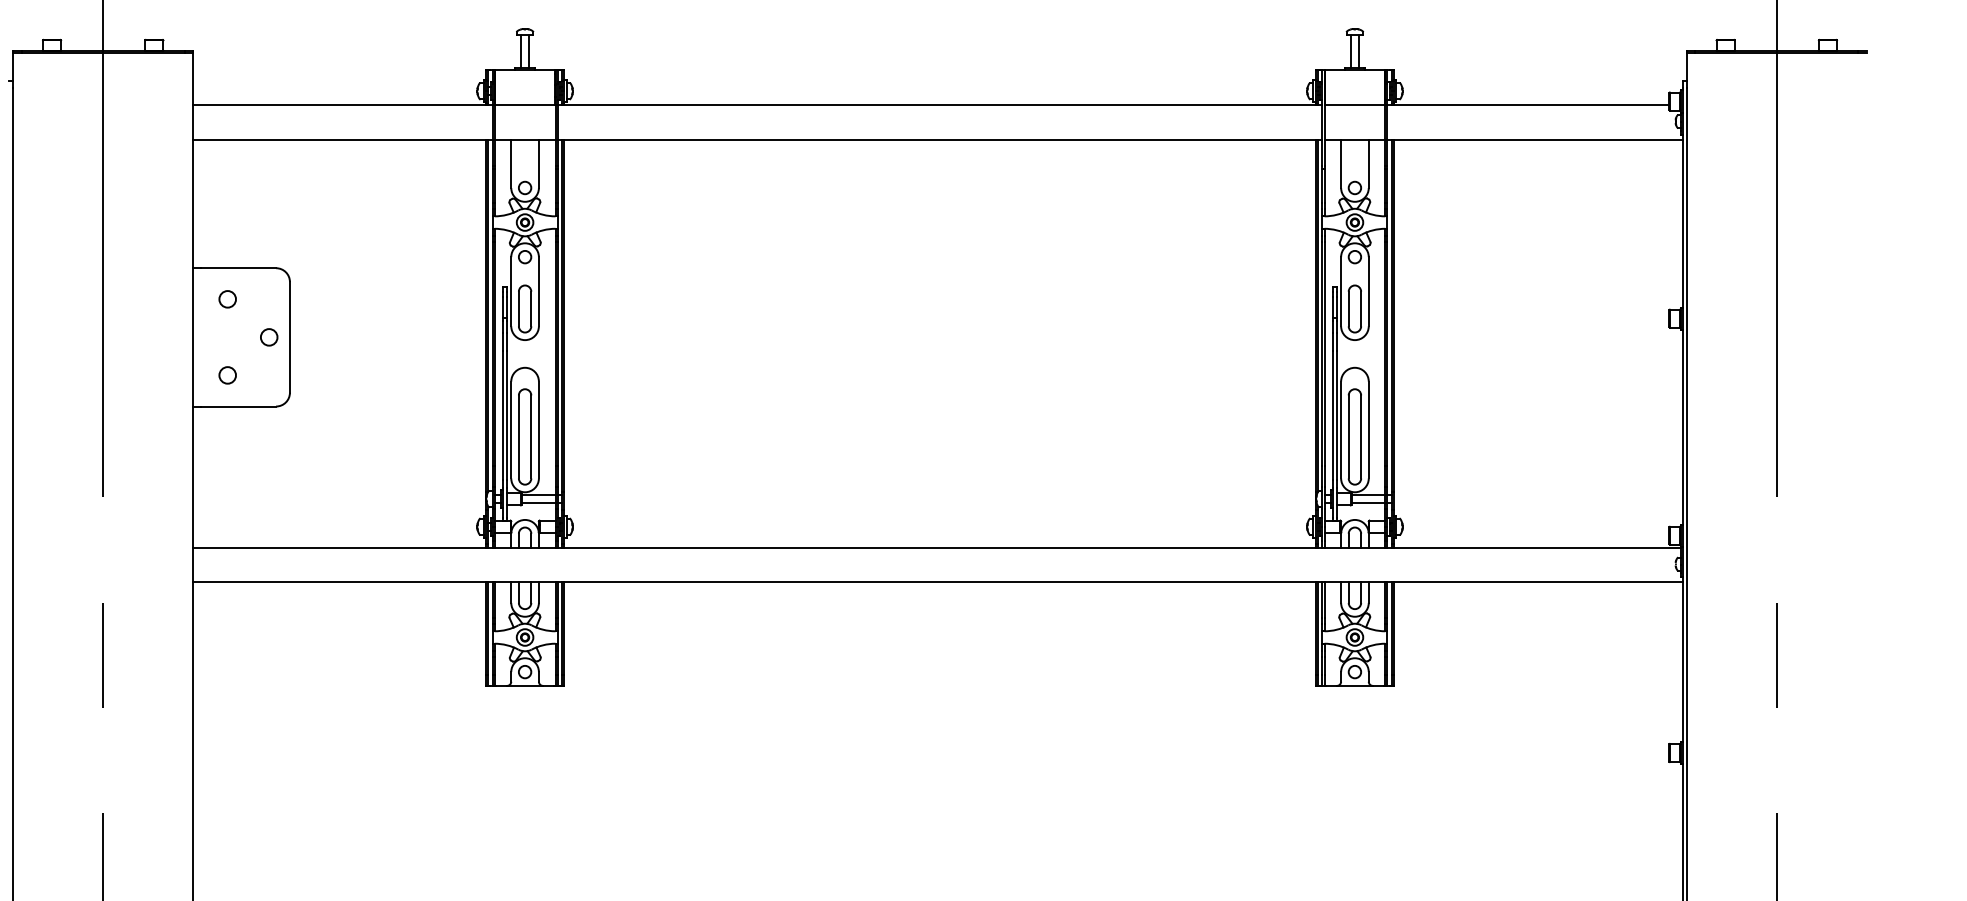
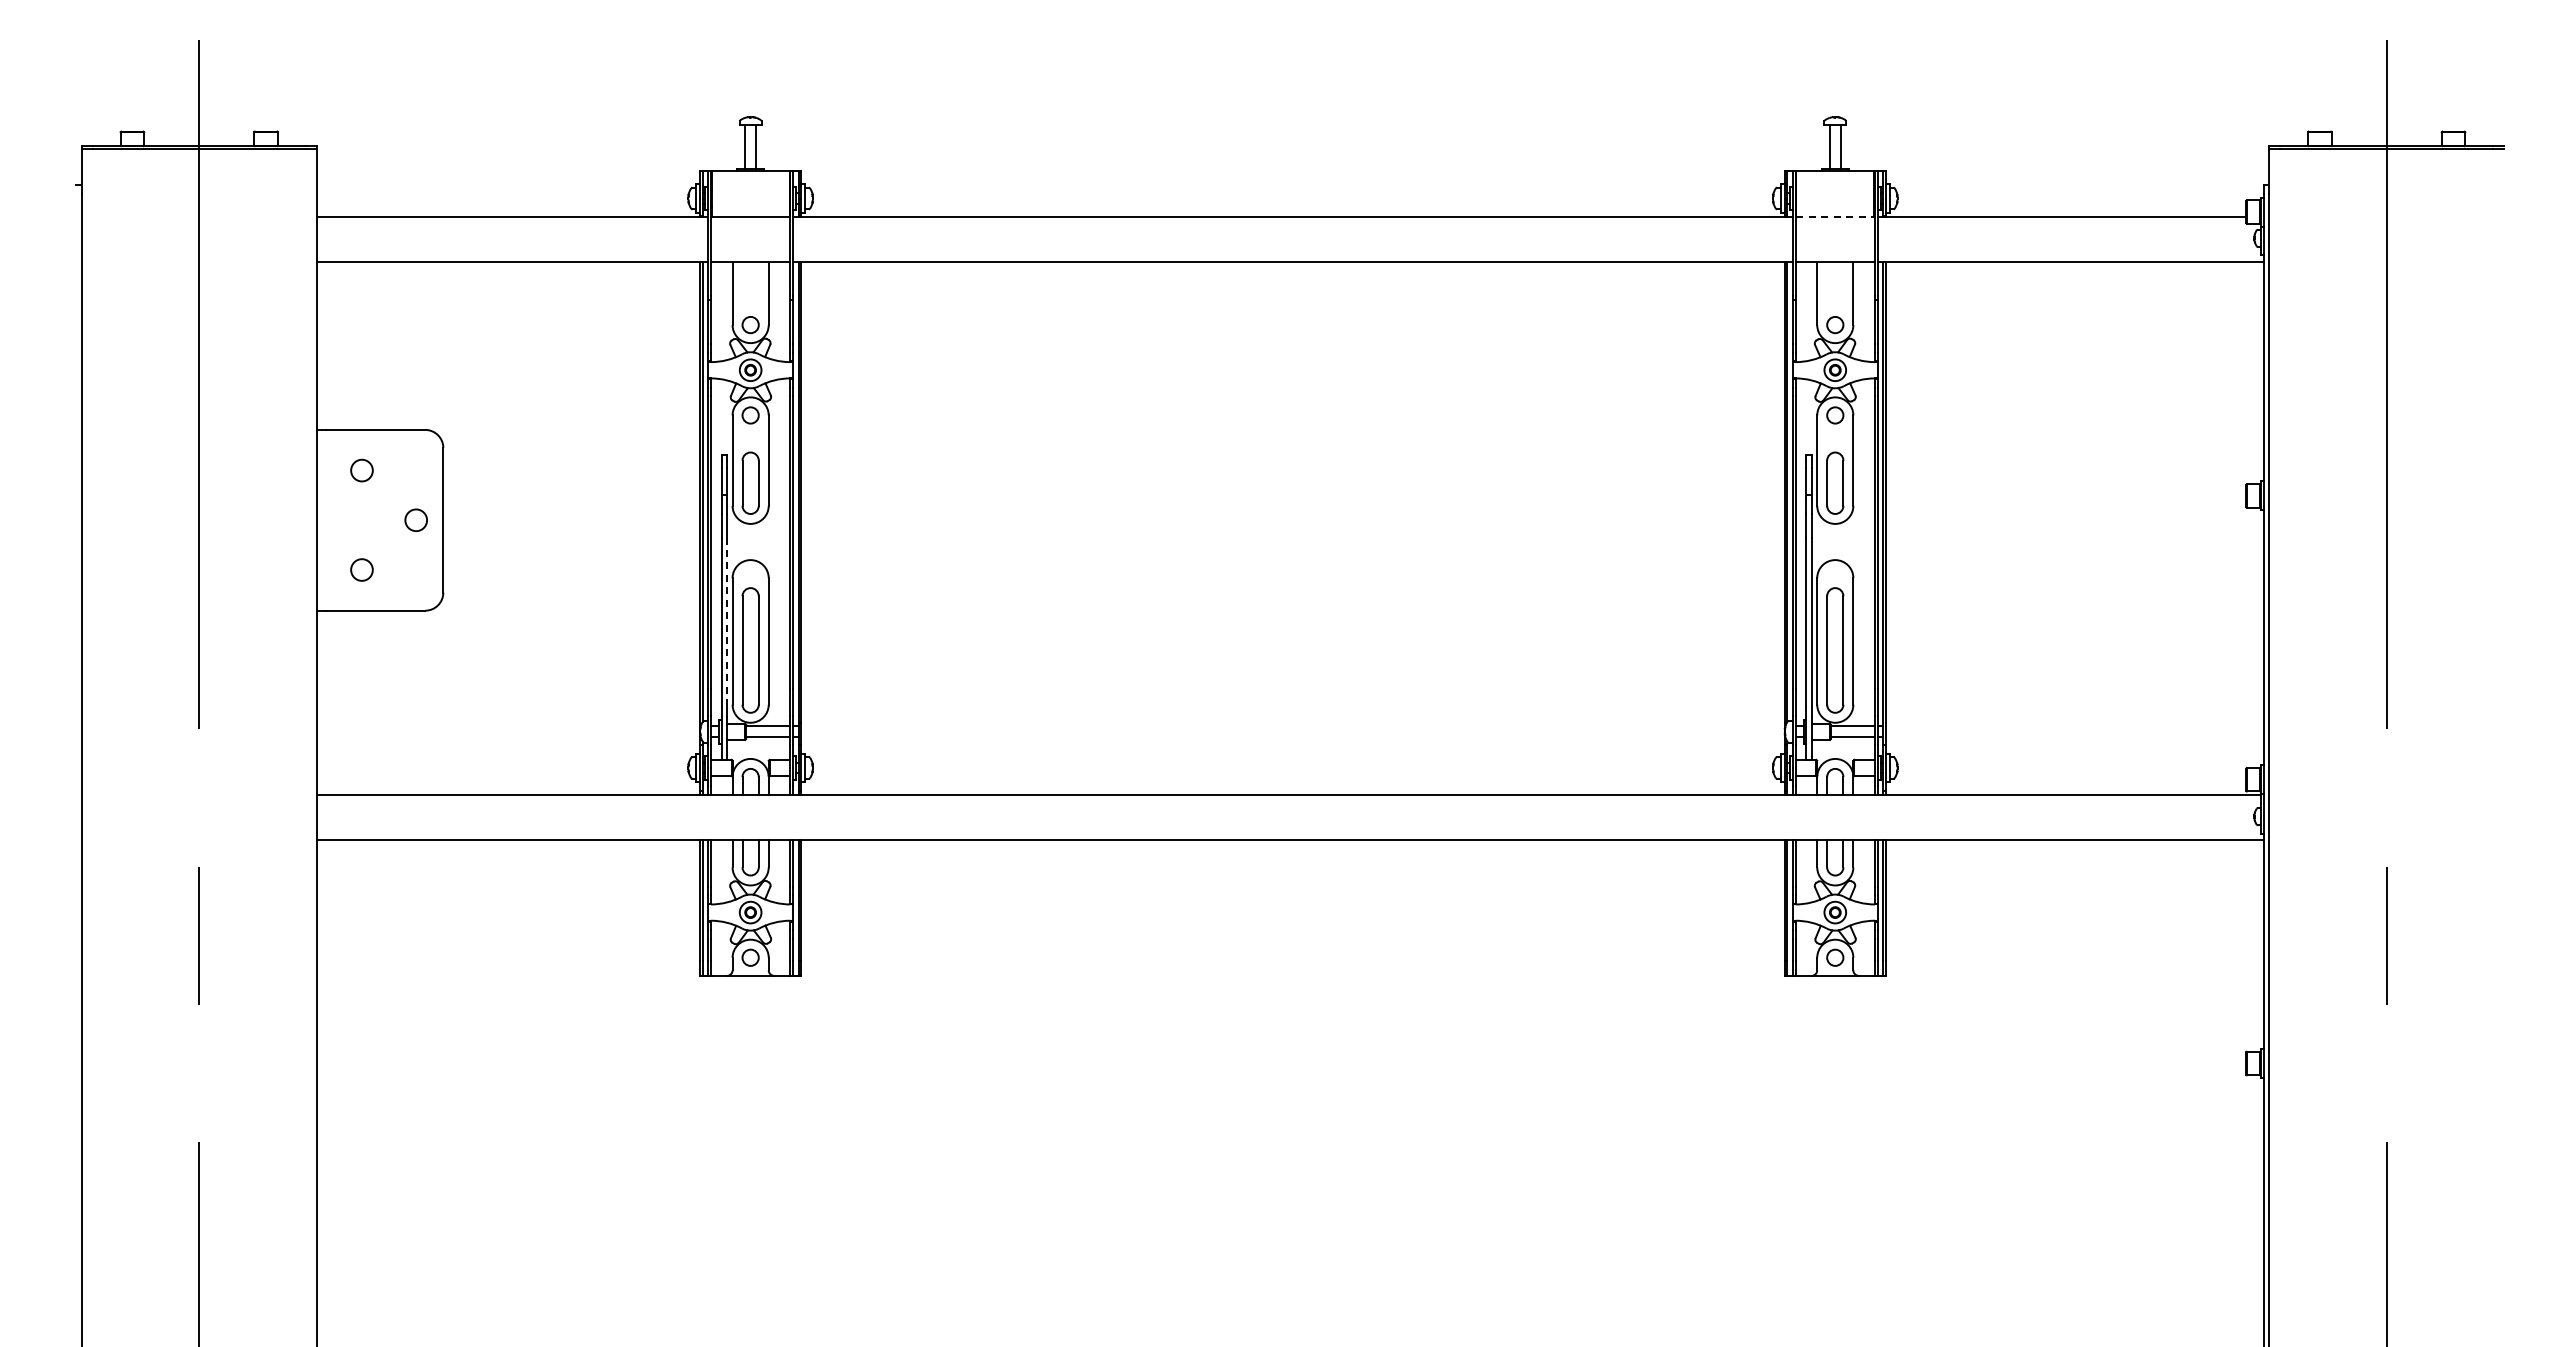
line: (1355, 104) -> (1835, 216), solid -> dashed
line: (507, 415) -> (727, 622), solid -> dashed

